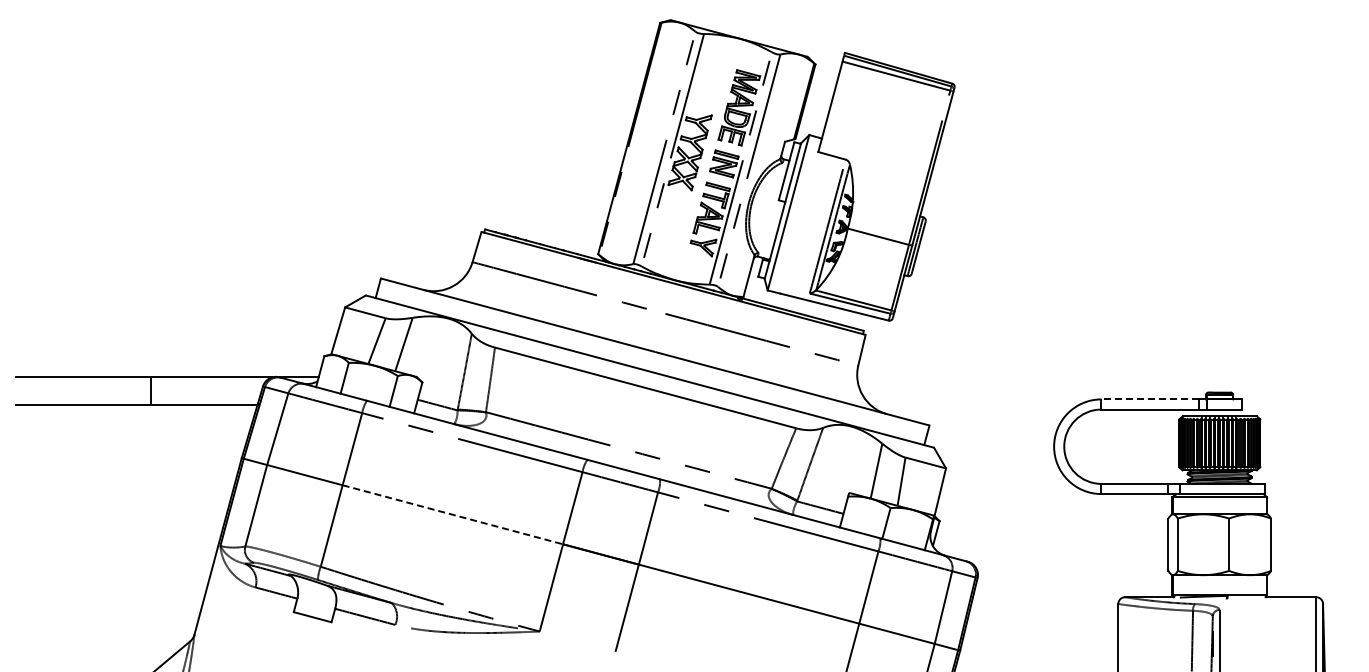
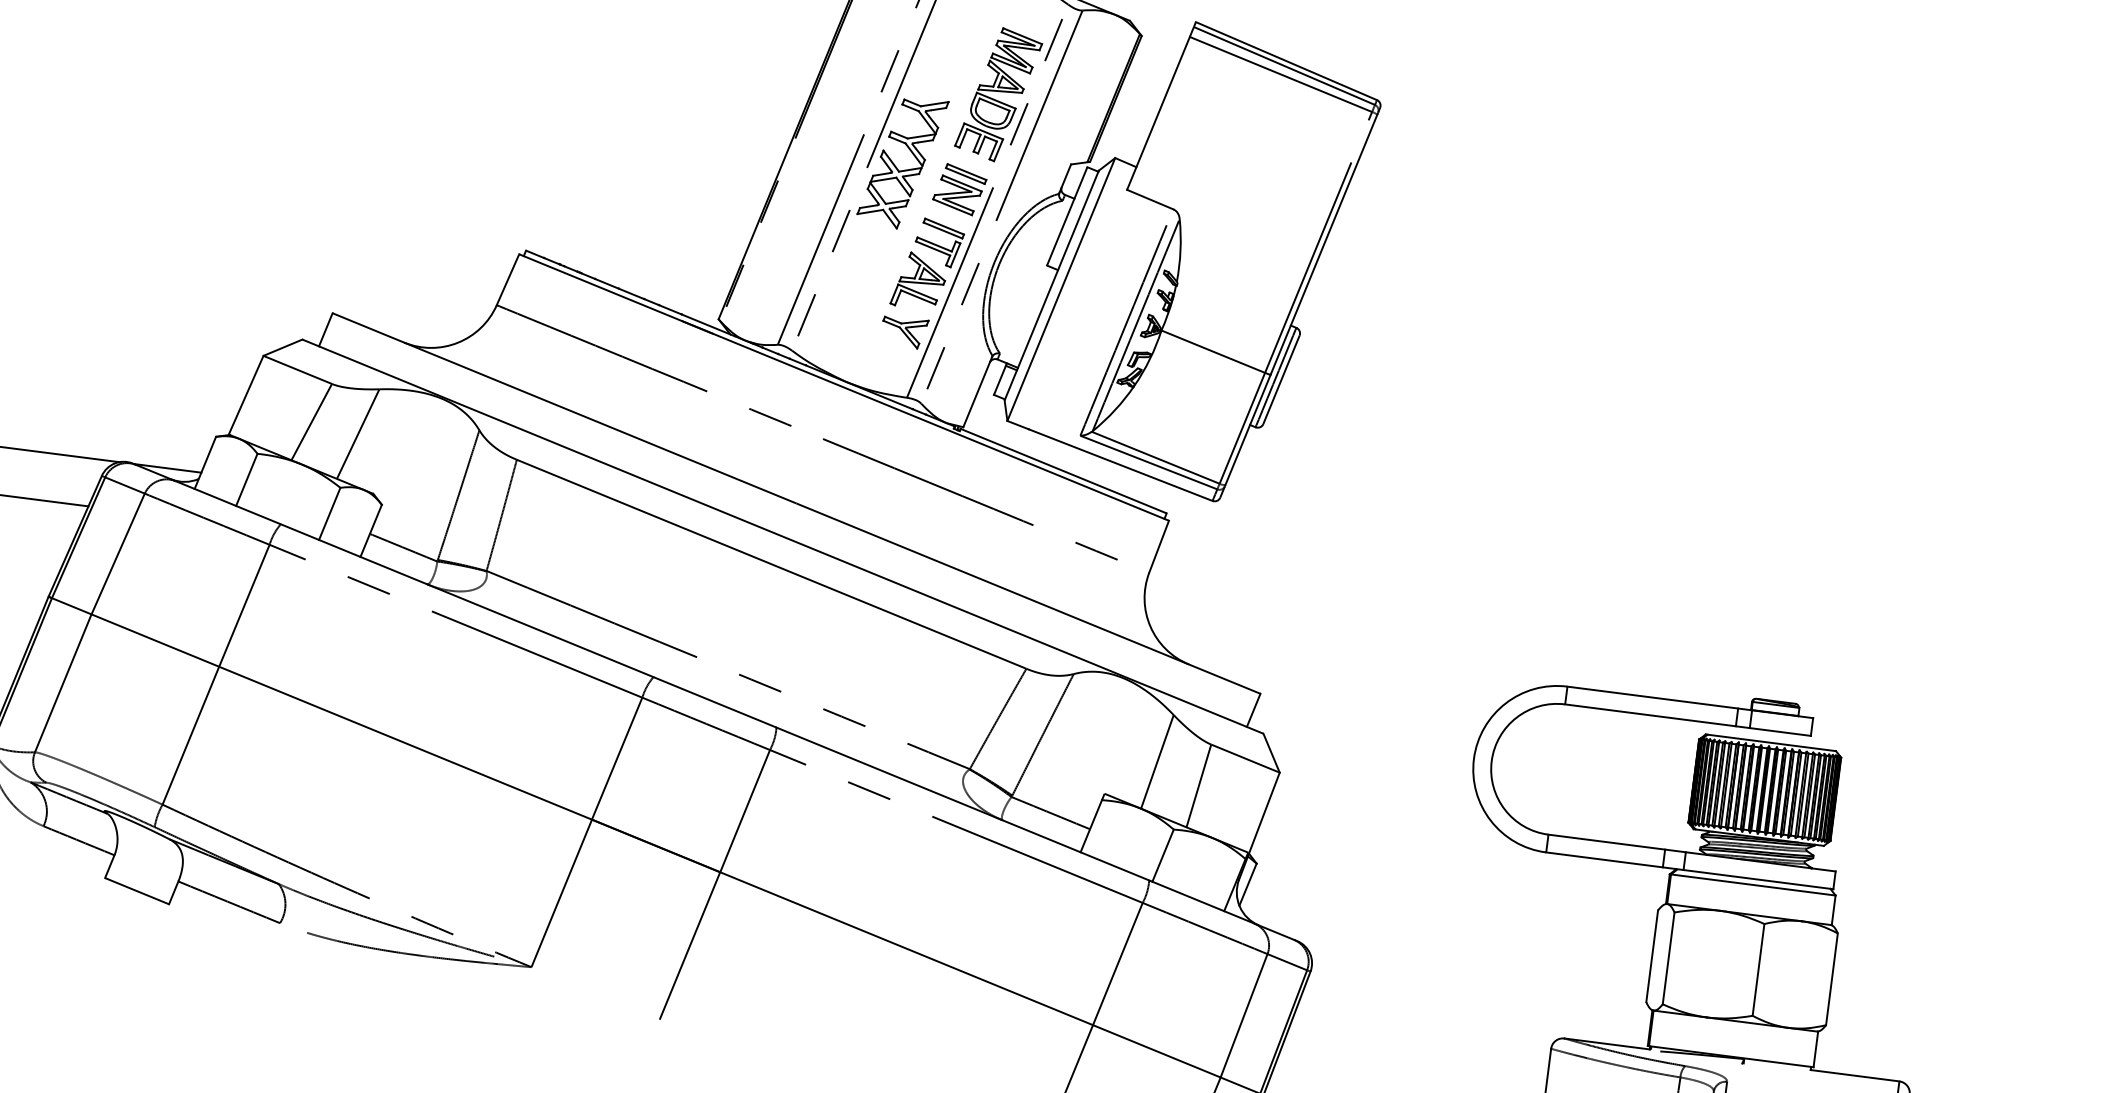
line: (1150, 399) -> (1653, 697), dashed -> solid
line: (453, 514) -> (406, 742), dashed -> solid

